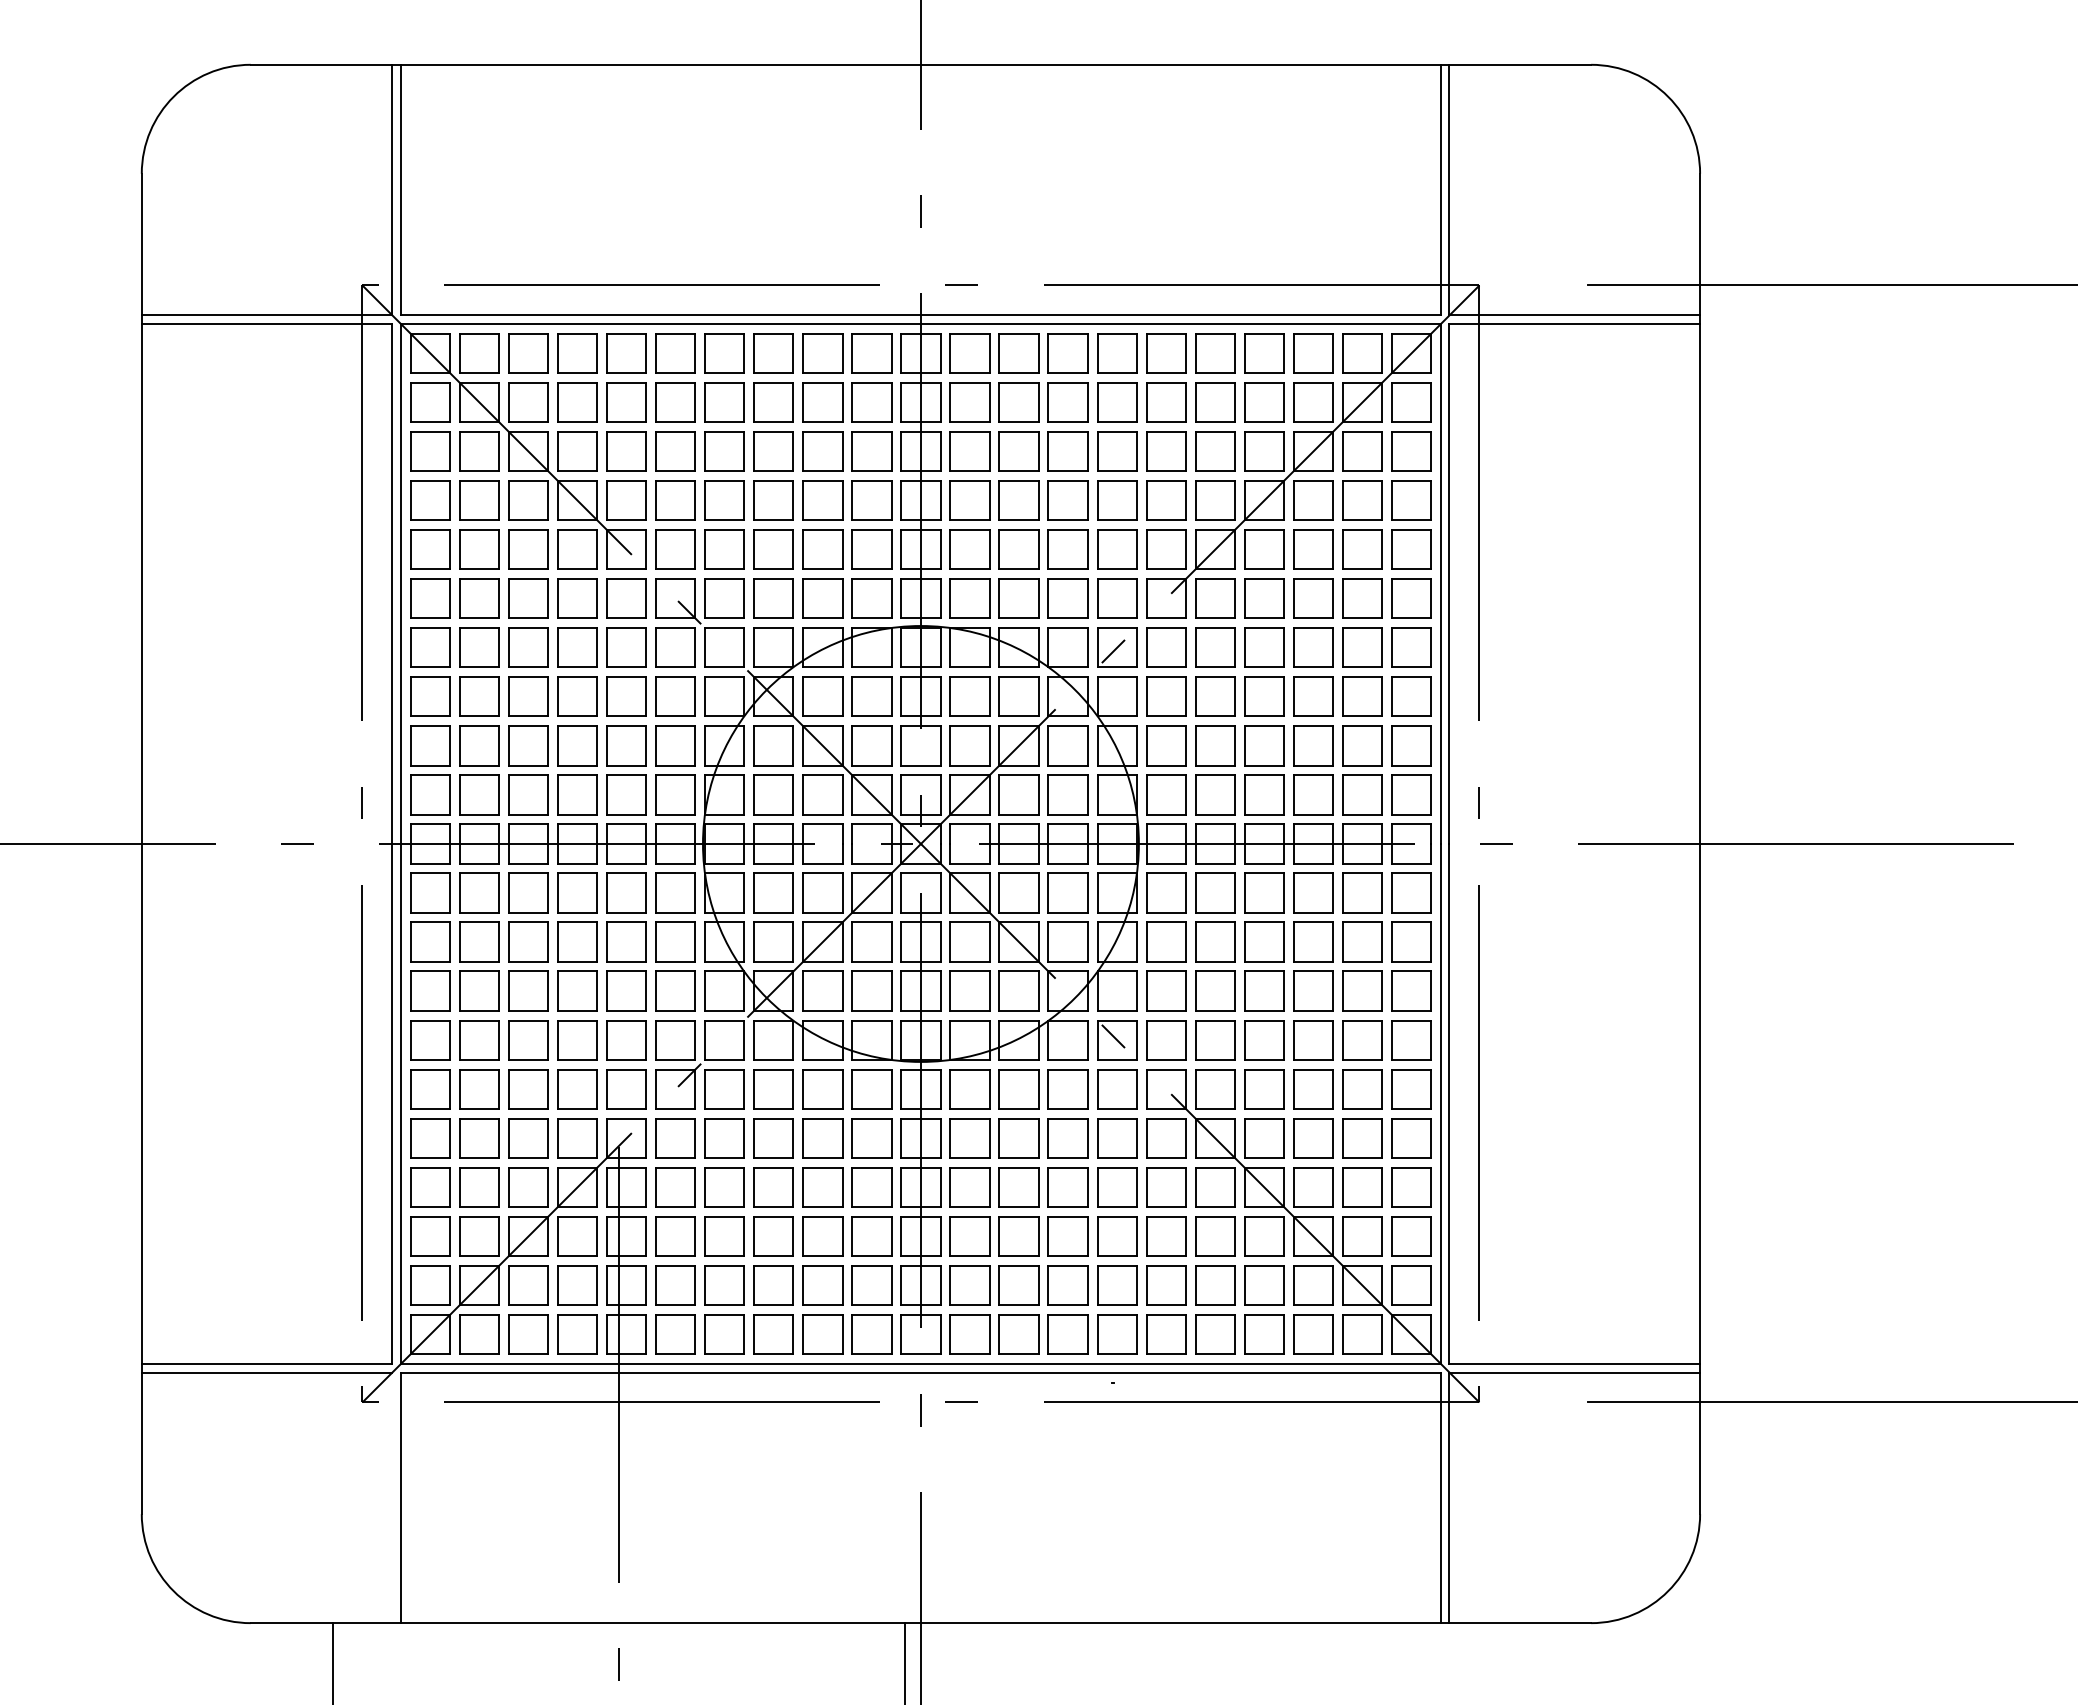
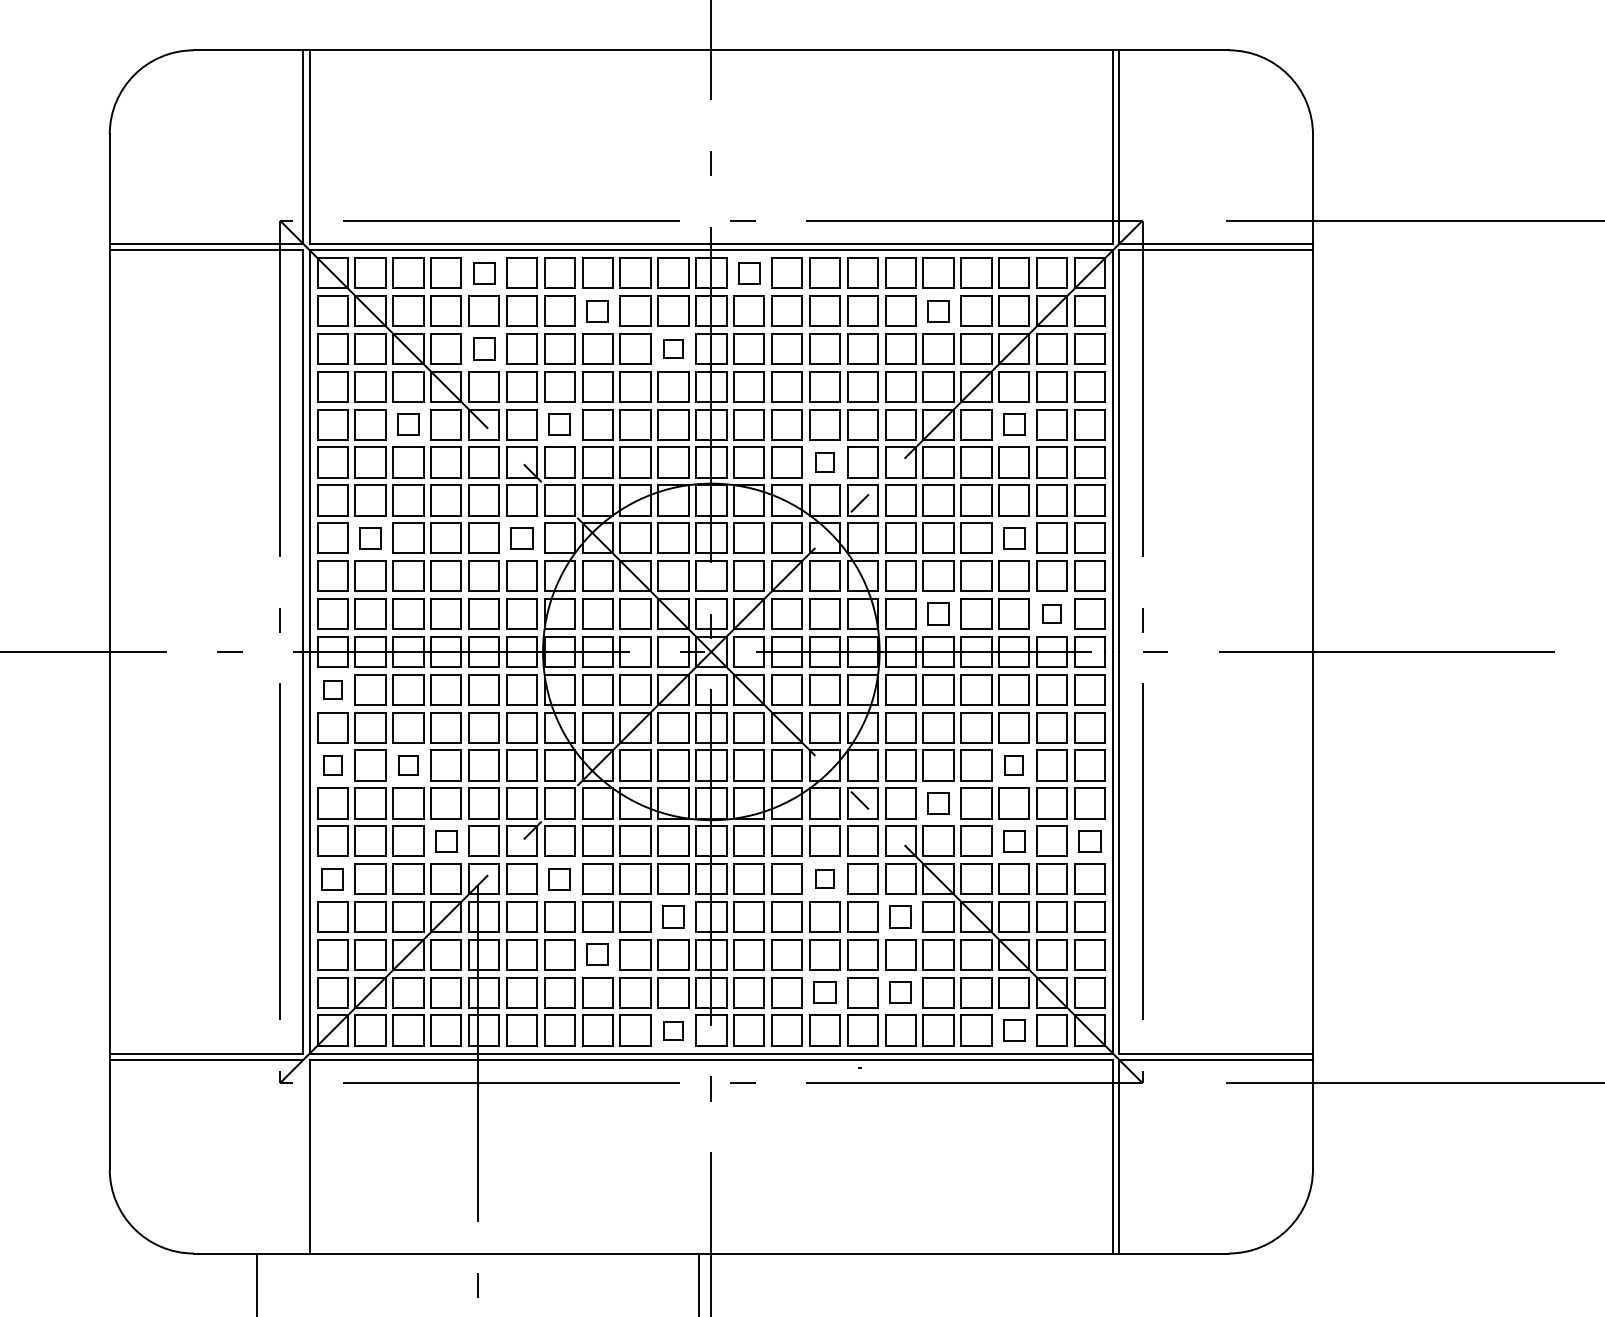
part: (626, 353) -> (484, 273), size x0.7
part: (969, 353) -> (748, 273), size x0.7
part: (773, 402) -> (597, 311), size x0.7
part: (1215, 402) -> (938, 311), size x0.7
part: (626, 451) -> (484, 348), size x0.7
part: (871, 451) -> (673, 348), size x0.6
part: (528, 549) -> (408, 424), size x0.7
part: (724, 549) -> (559, 424), size x0.7
part: (1313, 549) -> (1014, 424), size x0.7
part: (1067, 598) -> (824, 462), size x0.6
part: (479, 696) -> (370, 538), size x0.7
part: (675, 696) -> (521, 538), size x0.7
part: (1313, 696) -> (1014, 538), size x0.7
part: (1215, 794) -> (938, 613), size x0.7
part: (1362, 794) -> (1052, 613), size x0.6
part: (430, 892) -> (332, 689), size x0.6
part: (430, 990) -> (332, 765), size x0.6
part: (528, 990) -> (408, 765), size x0.6
part: (1313, 990) -> (1014, 765), size x0.6
part: (1215, 1040) -> (938, 803), size x0.7
part: (577, 1089) -> (446, 841), size x0.7
part: (1313, 1089) -> (1014, 841), size x0.7
part: (1411, 1089) -> (1090, 841), size x0.7
part: (430, 1138) -> (332, 879), size x0.7
part: (724, 1138) -> (559, 879), size x0.7
part: (1067, 1138) -> (824, 879), size x0.6
part: (871, 1187) -> (673, 917), size x0.7
part: (1166, 1187) -> (900, 917), size x0.7
part: (773, 1236) -> (597, 954), size x0.7
part: (1067, 1285) -> (824, 992), size x0.7
part: (1166, 1285) -> (900, 992), size x0.7
part: (871, 1334) -> (673, 1030), size x0.6
part: (1313, 1334) -> (1014, 1030), size x0.7

